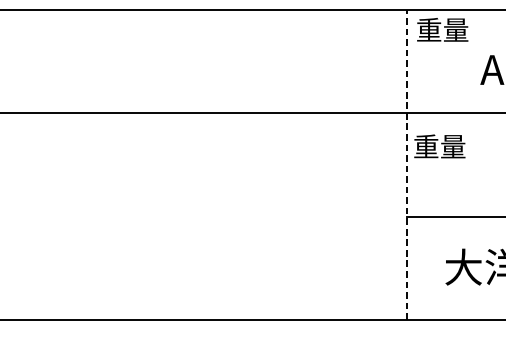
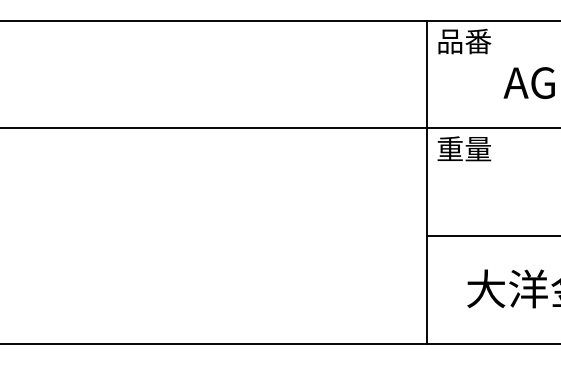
text: (442, 30) -> (464, 41), 重量 -> 品番
text: (439, 146) -> (464, 148), moved
line: (407, 165) -> (427, 182), dashed -> solid

